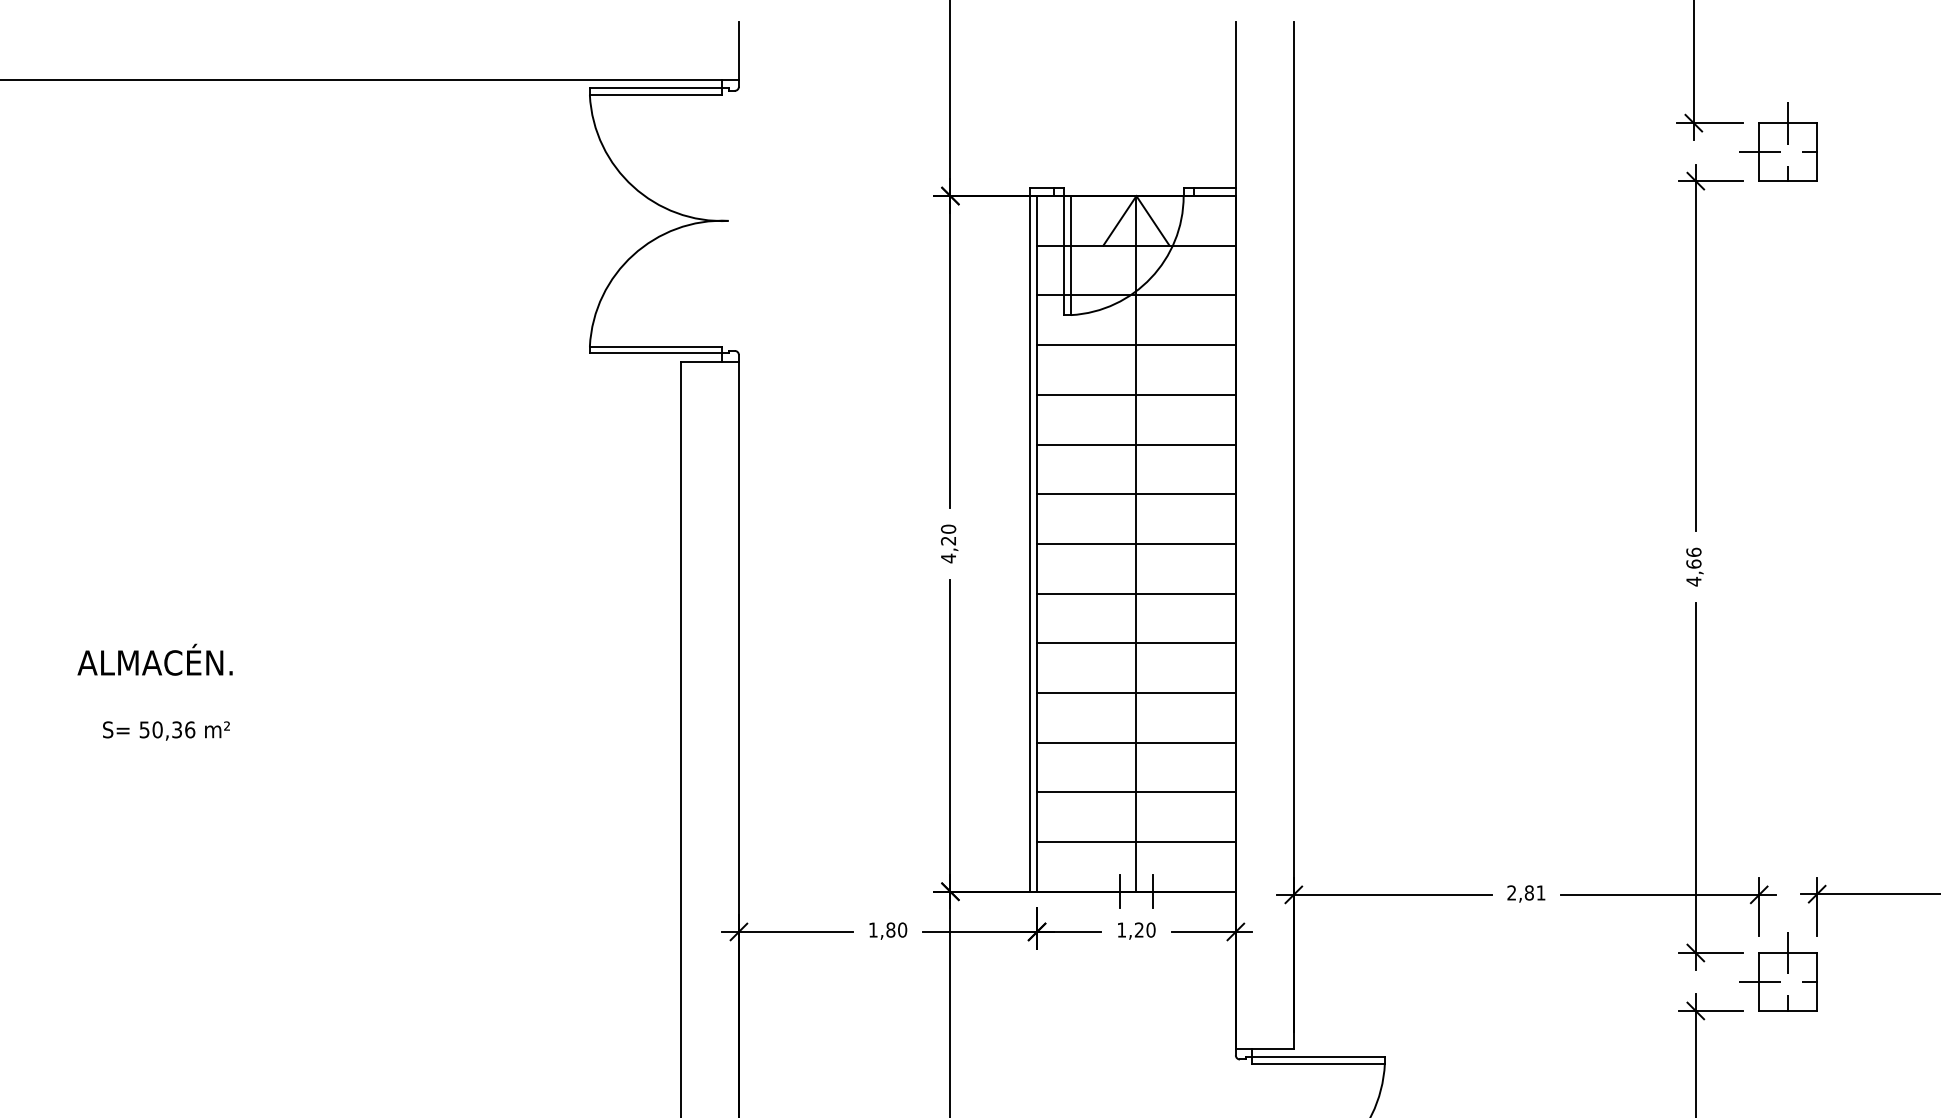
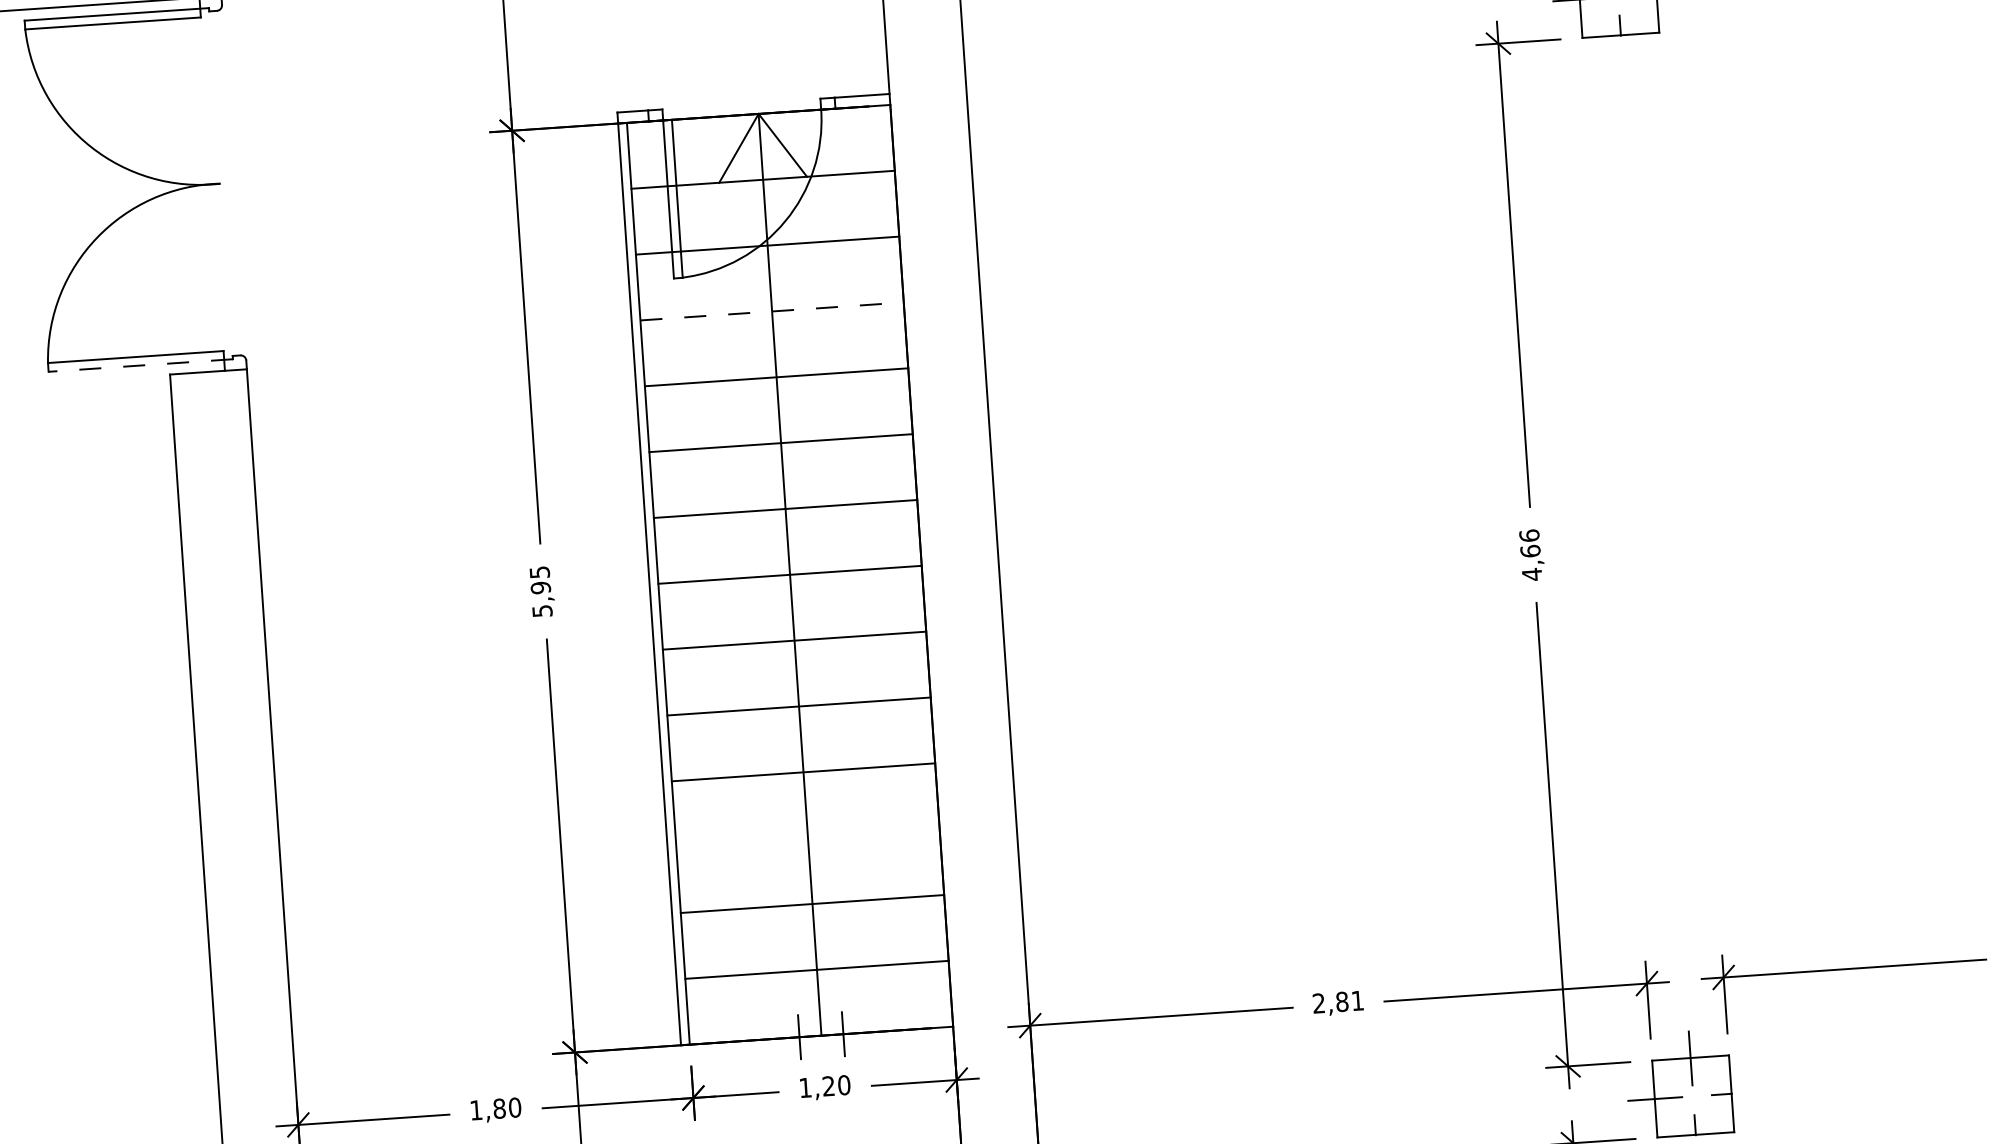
line: (1136, 345) -> (772, 311), solid -> dashed
line: (659, 353) -> (140, 365), solid -> dashed
text: (948, 543) -> (540, 591), 4,20 -> 5,95
line: (1136, 742) -> (808, 837), removed

